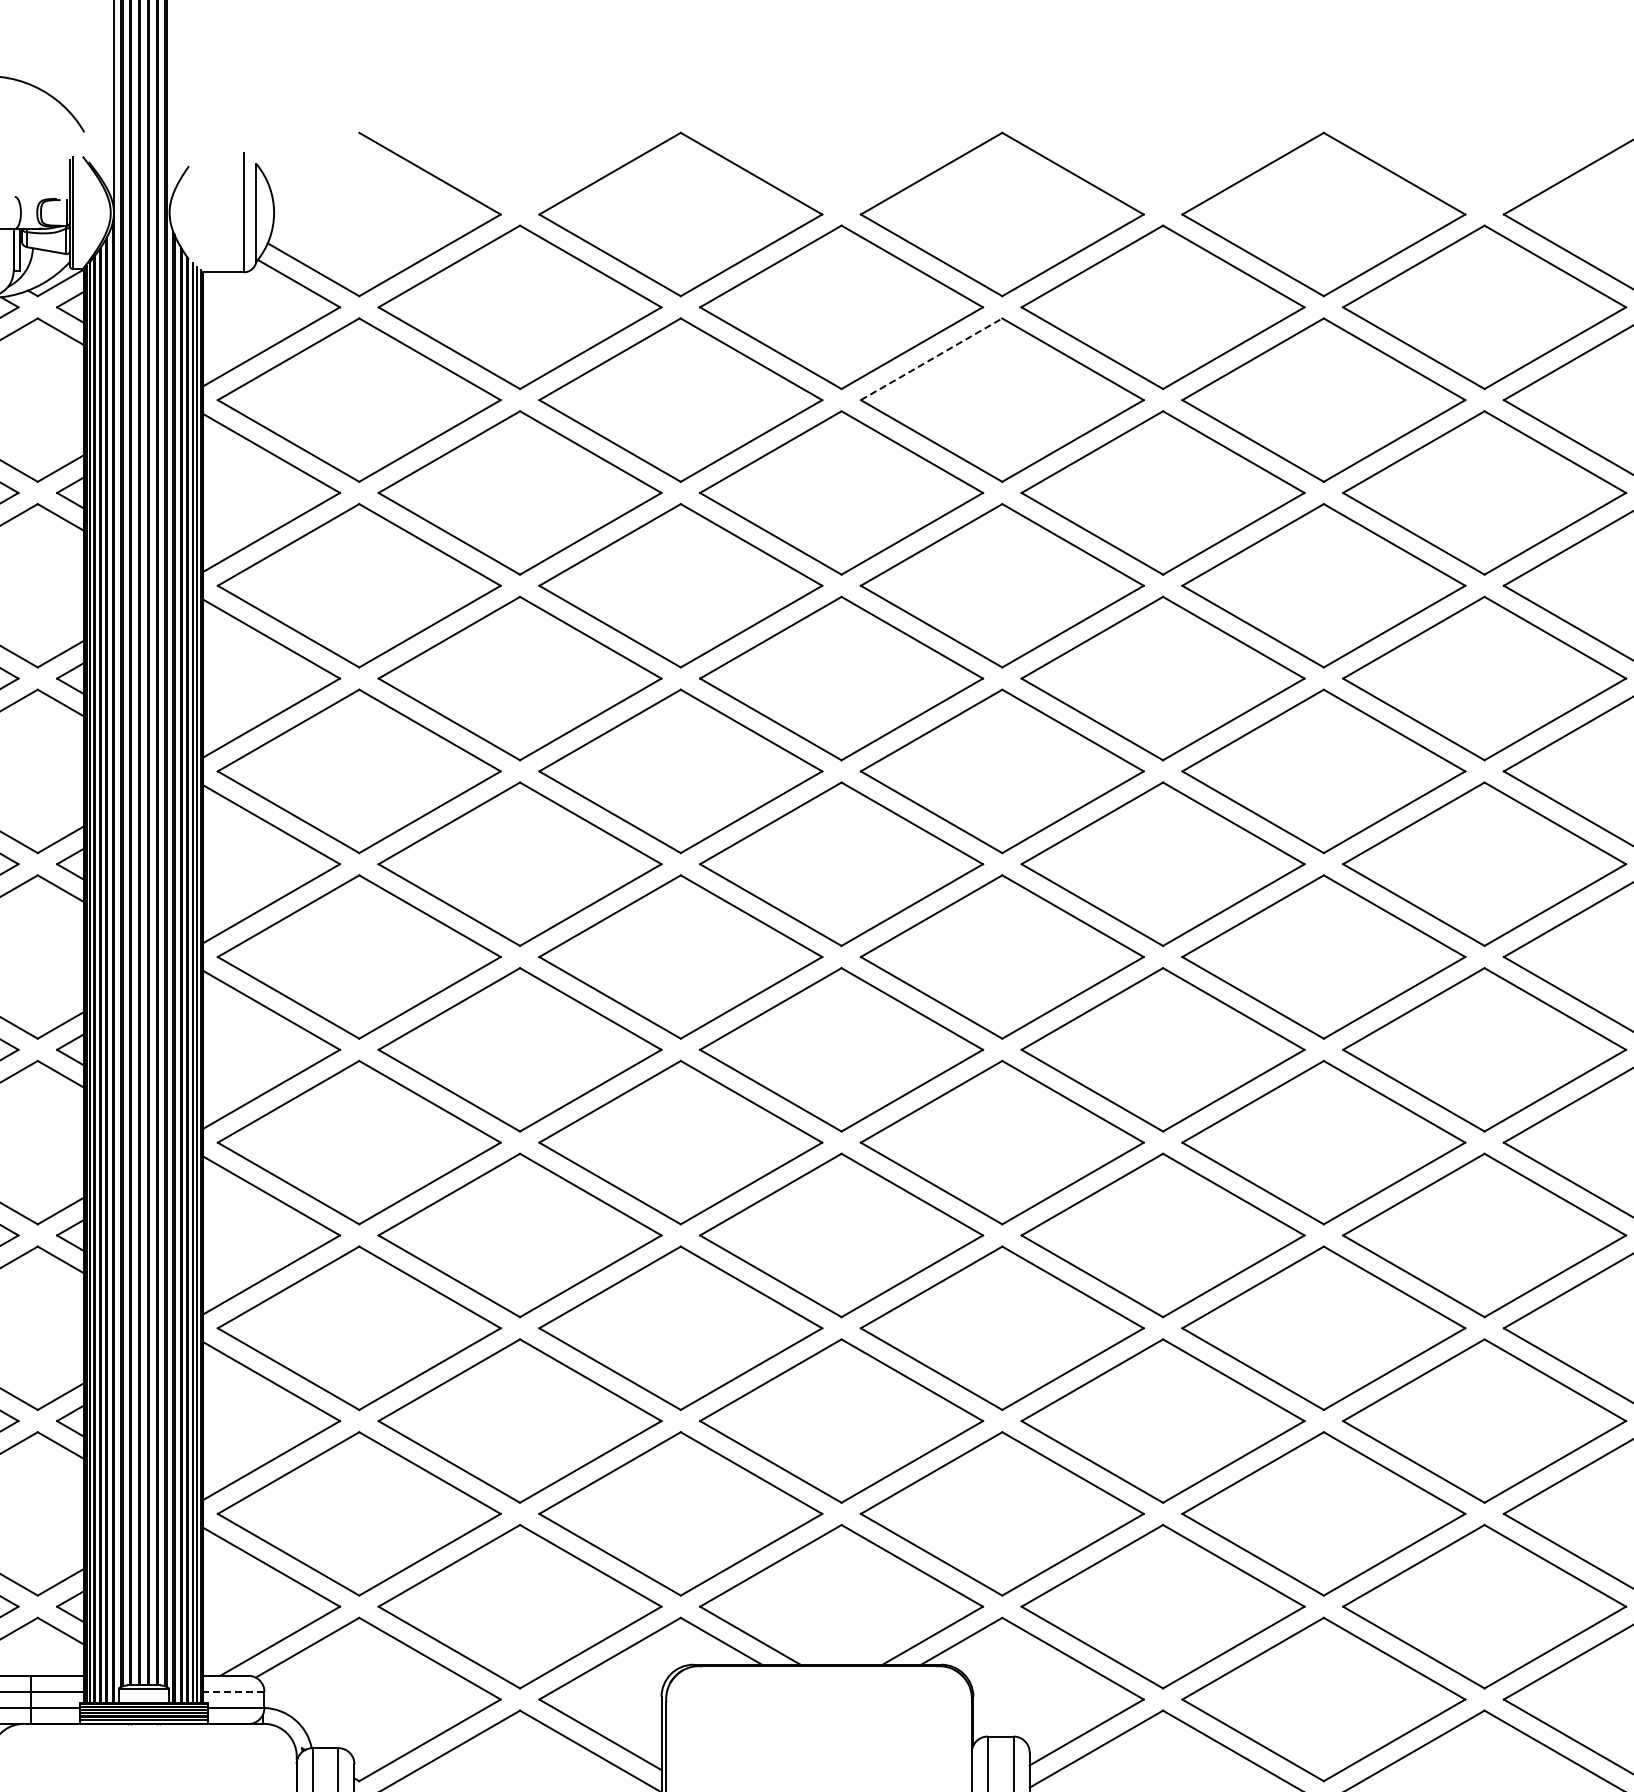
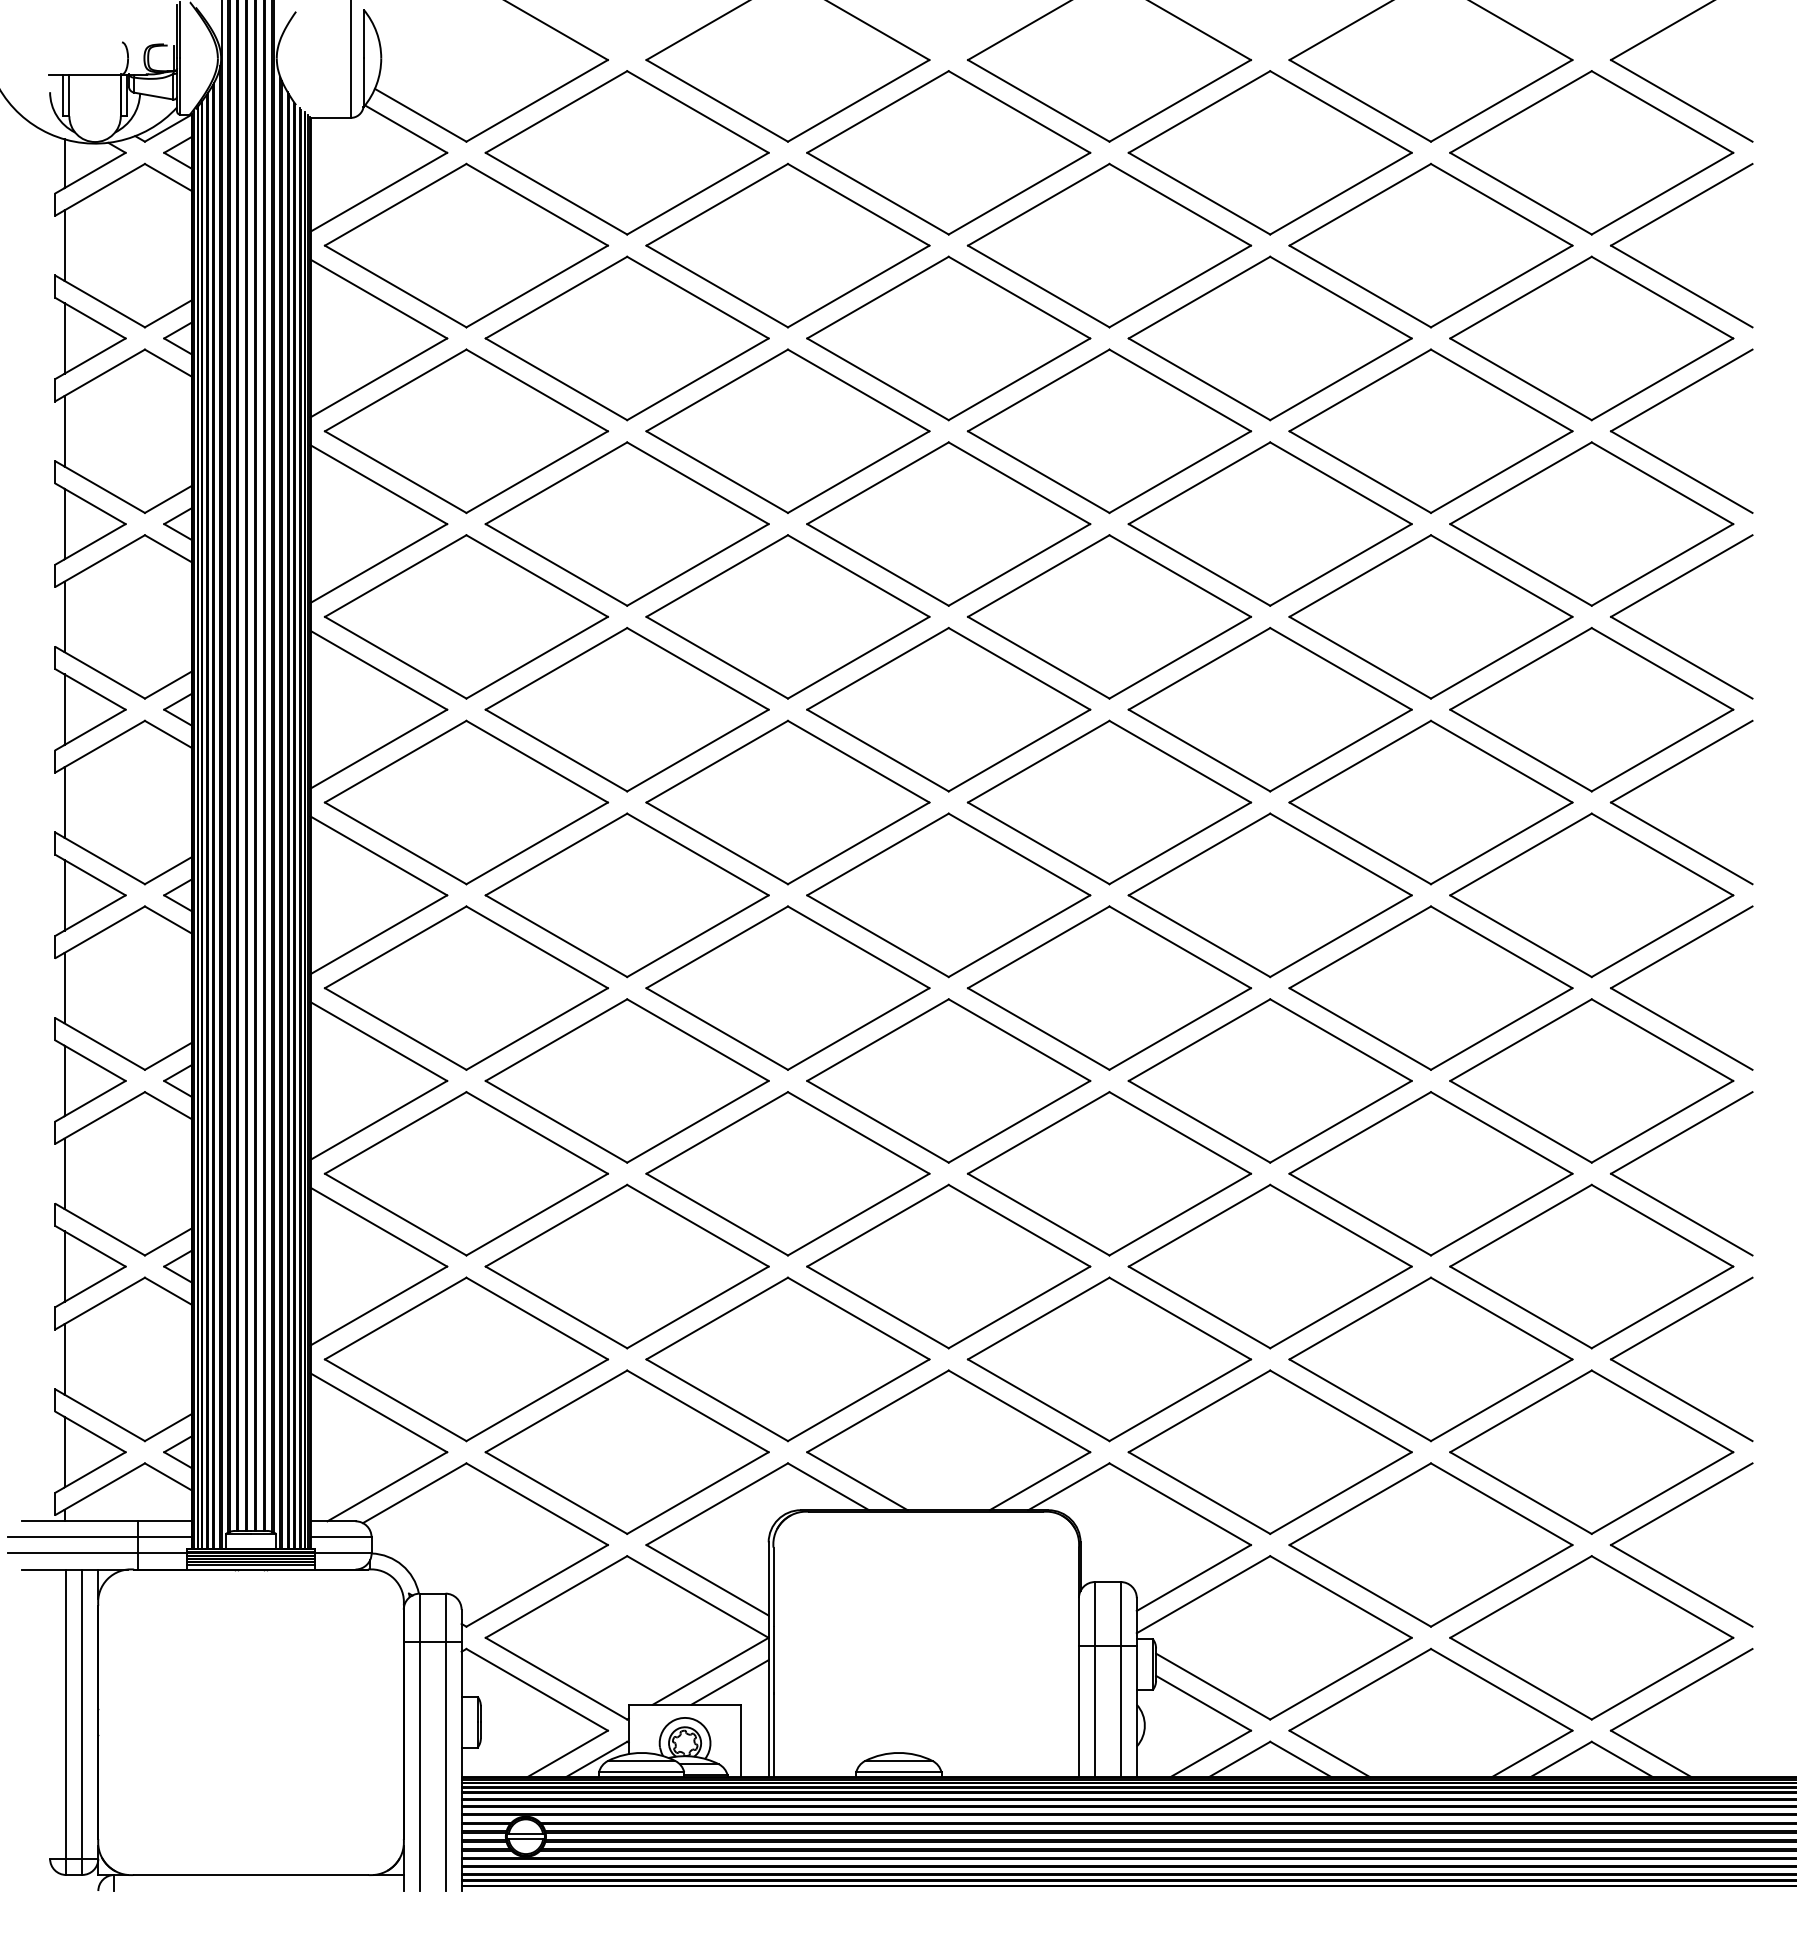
line: (931, 358) -> (1038, 204), dashed -> solid
line: (234, 1691) -> (341, 1537), dashed -> solid

